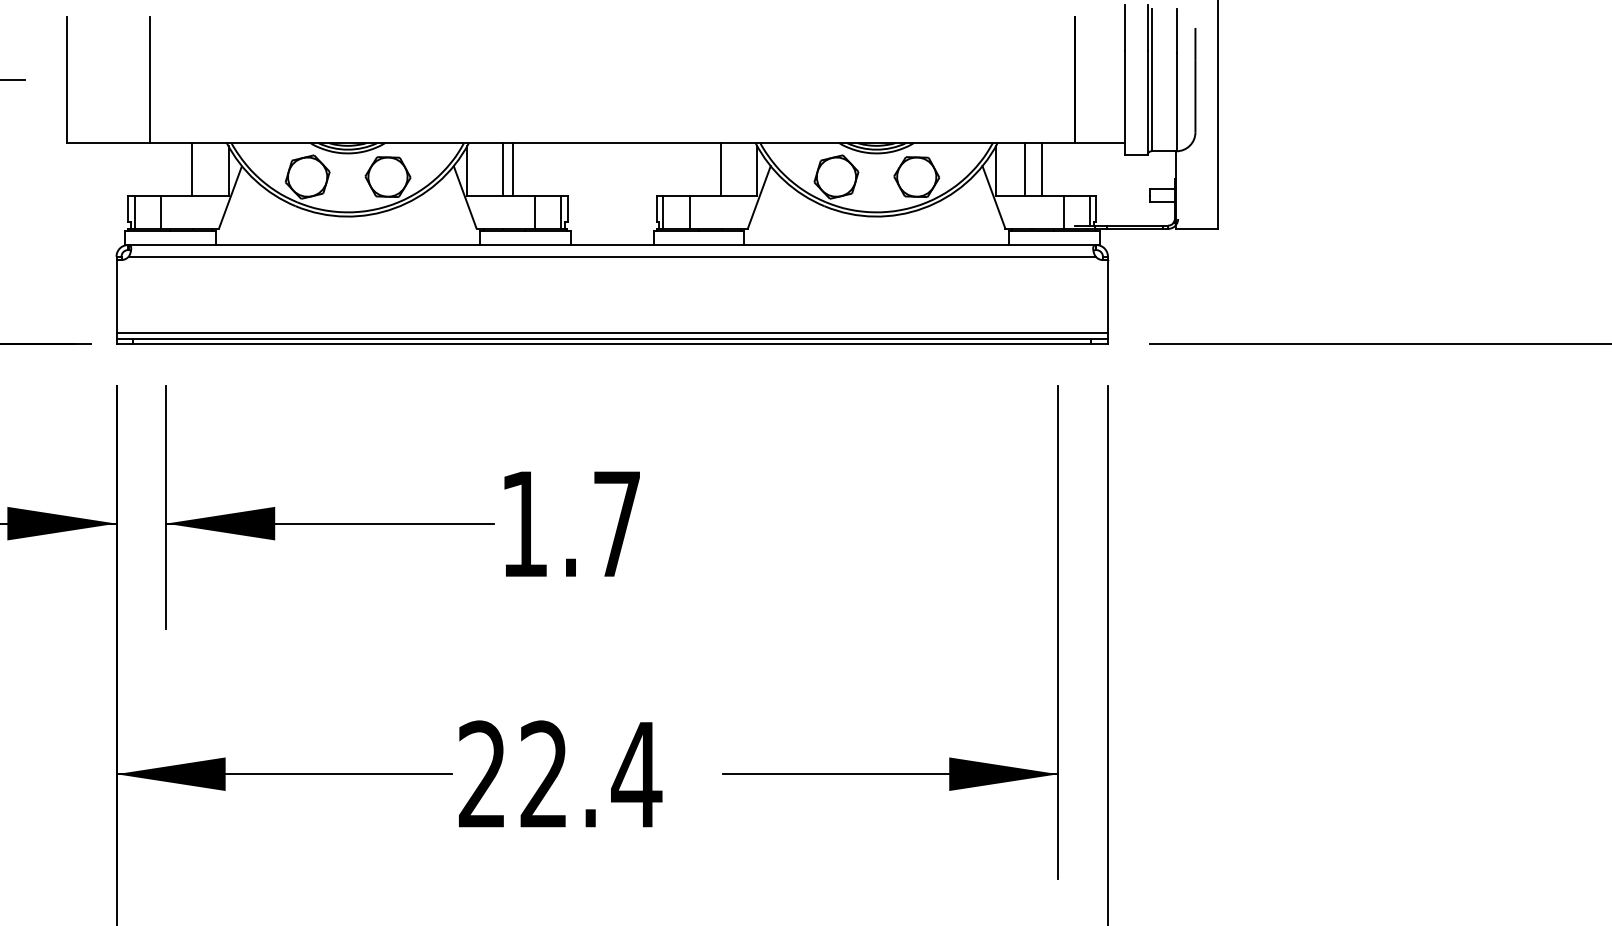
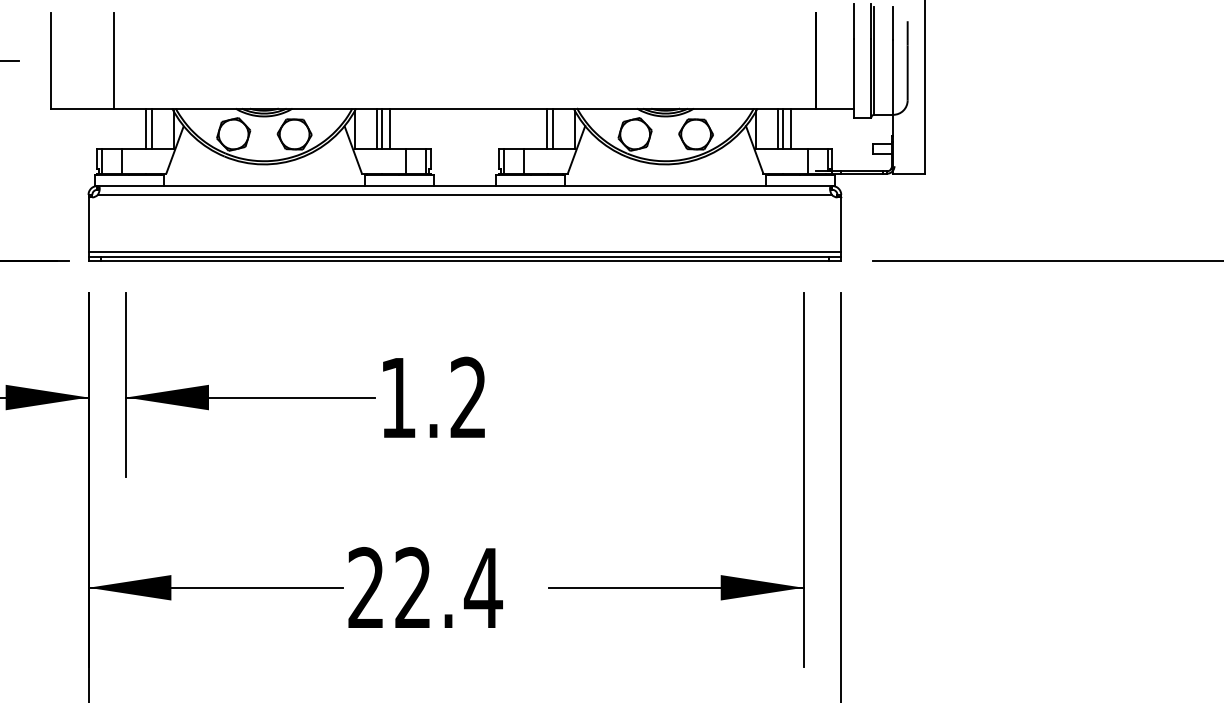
line: (199, 169) -> (151, 128), added
line: (495, 169) -> (376, 128), added
line: (728, 169) -> (553, 128), added
line: (1031, 169) -> (783, 128), added
text: (616, 522) -> (468, 396), 1.7 -> 1.2

